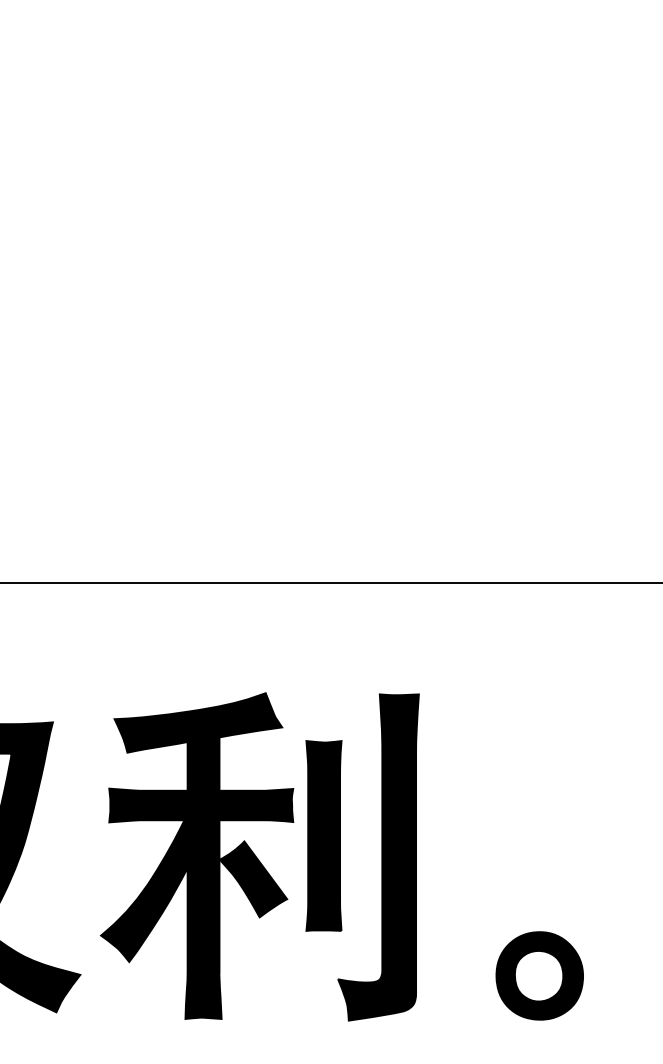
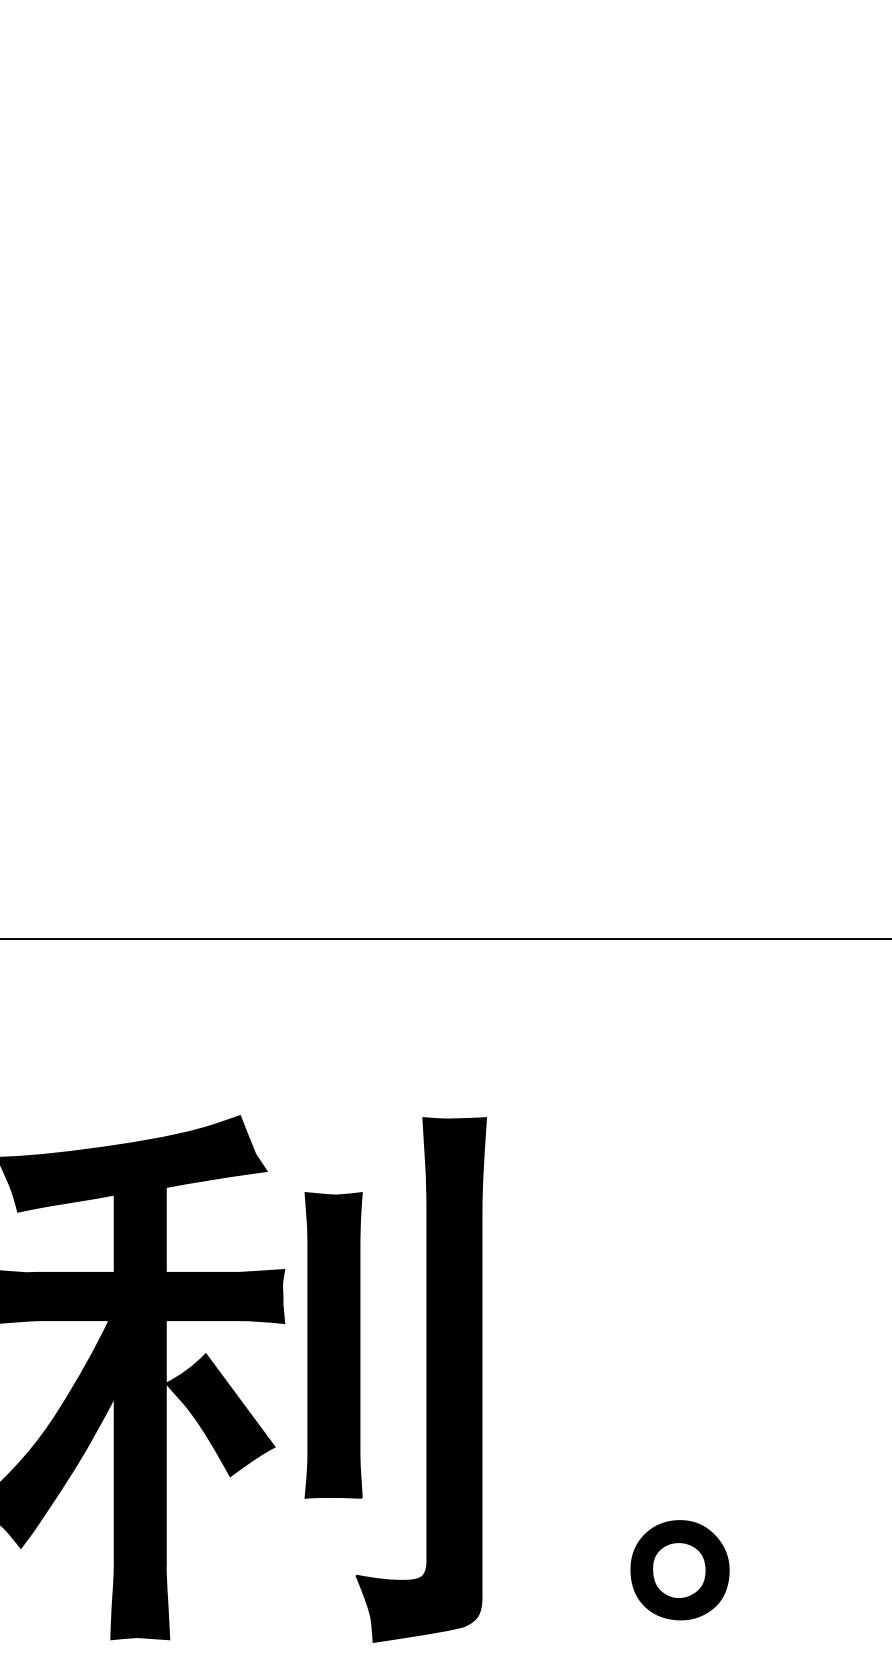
part: (539, 975) -> (679, 1569), size x0.7

